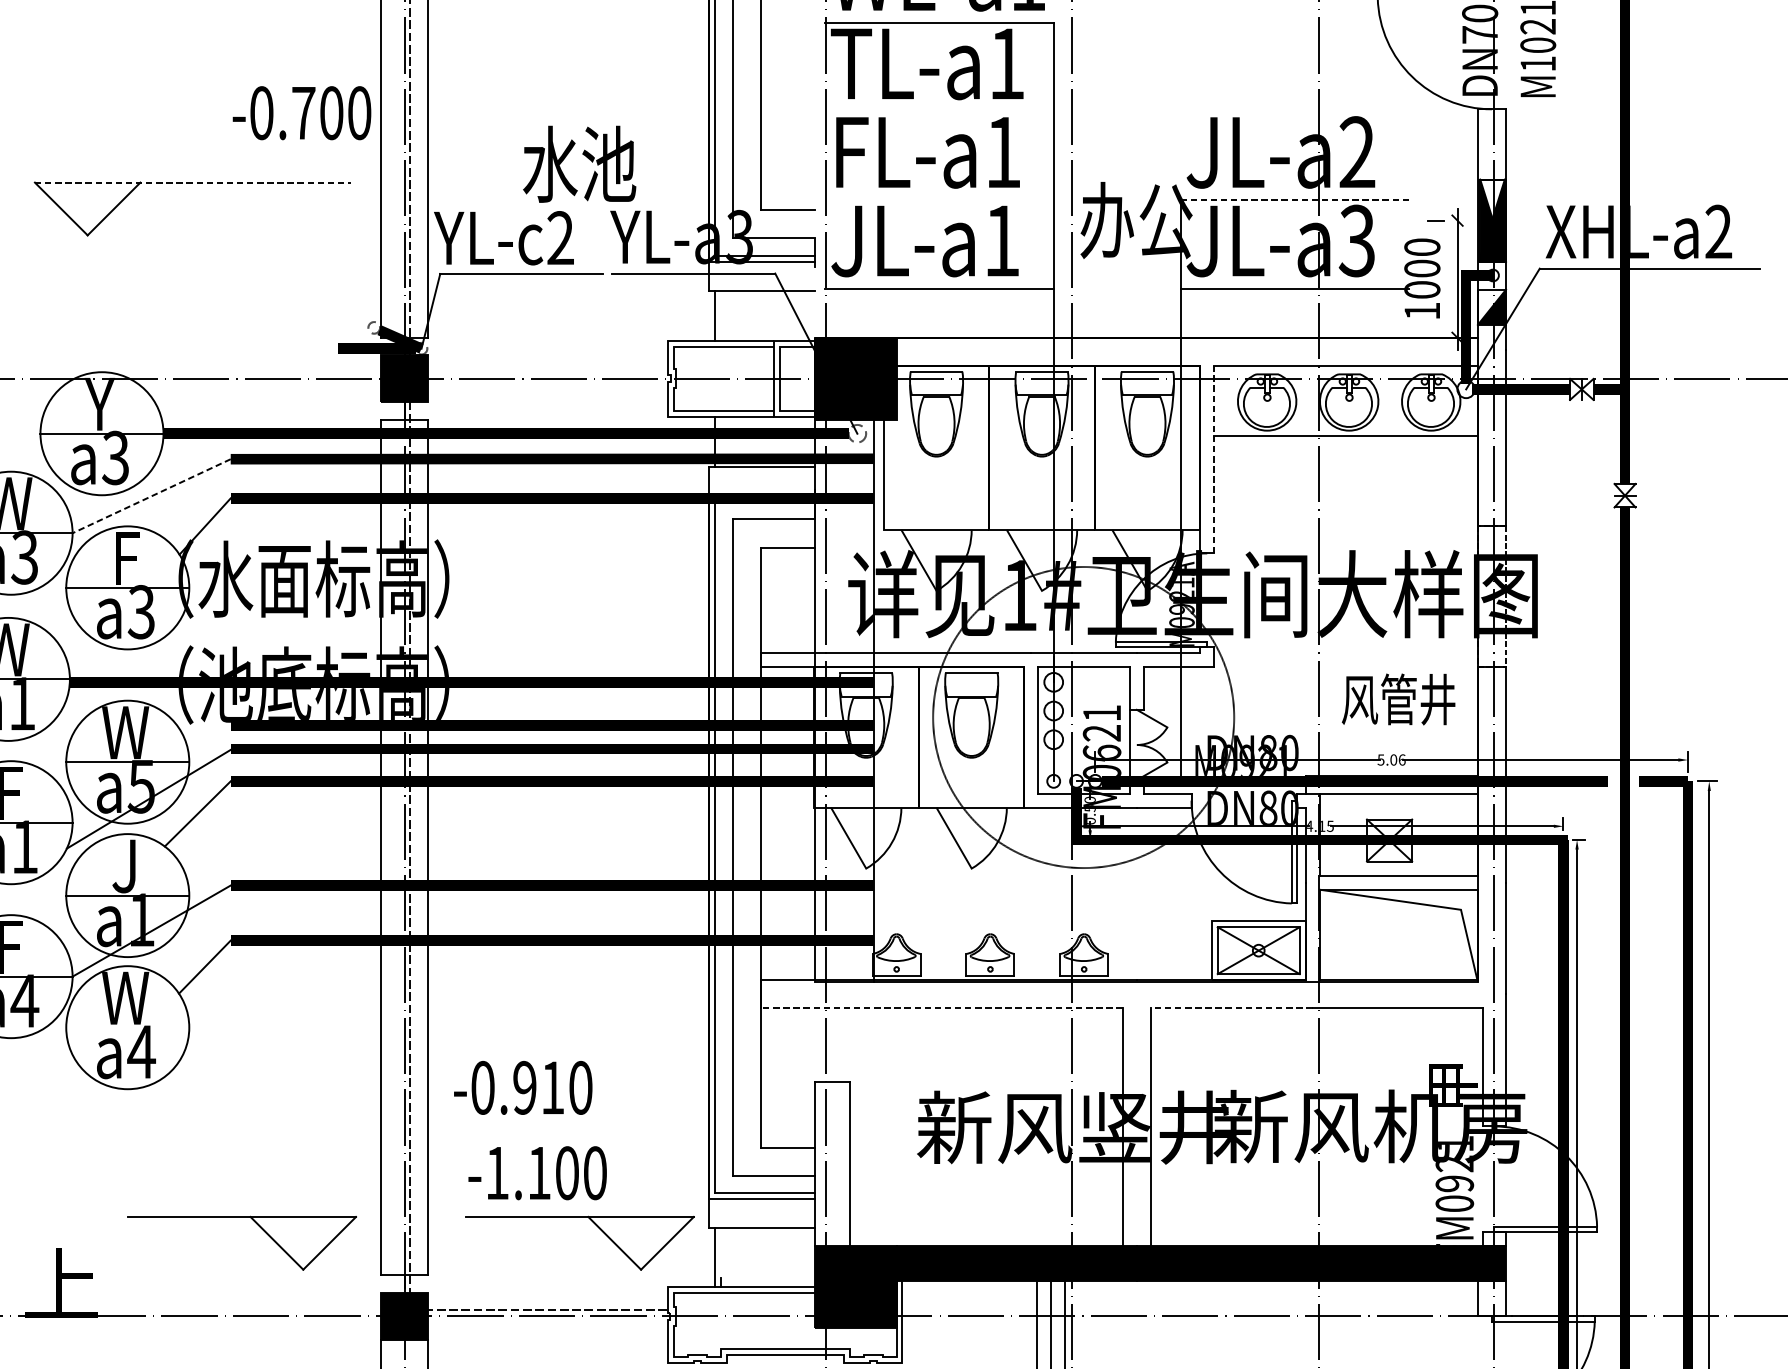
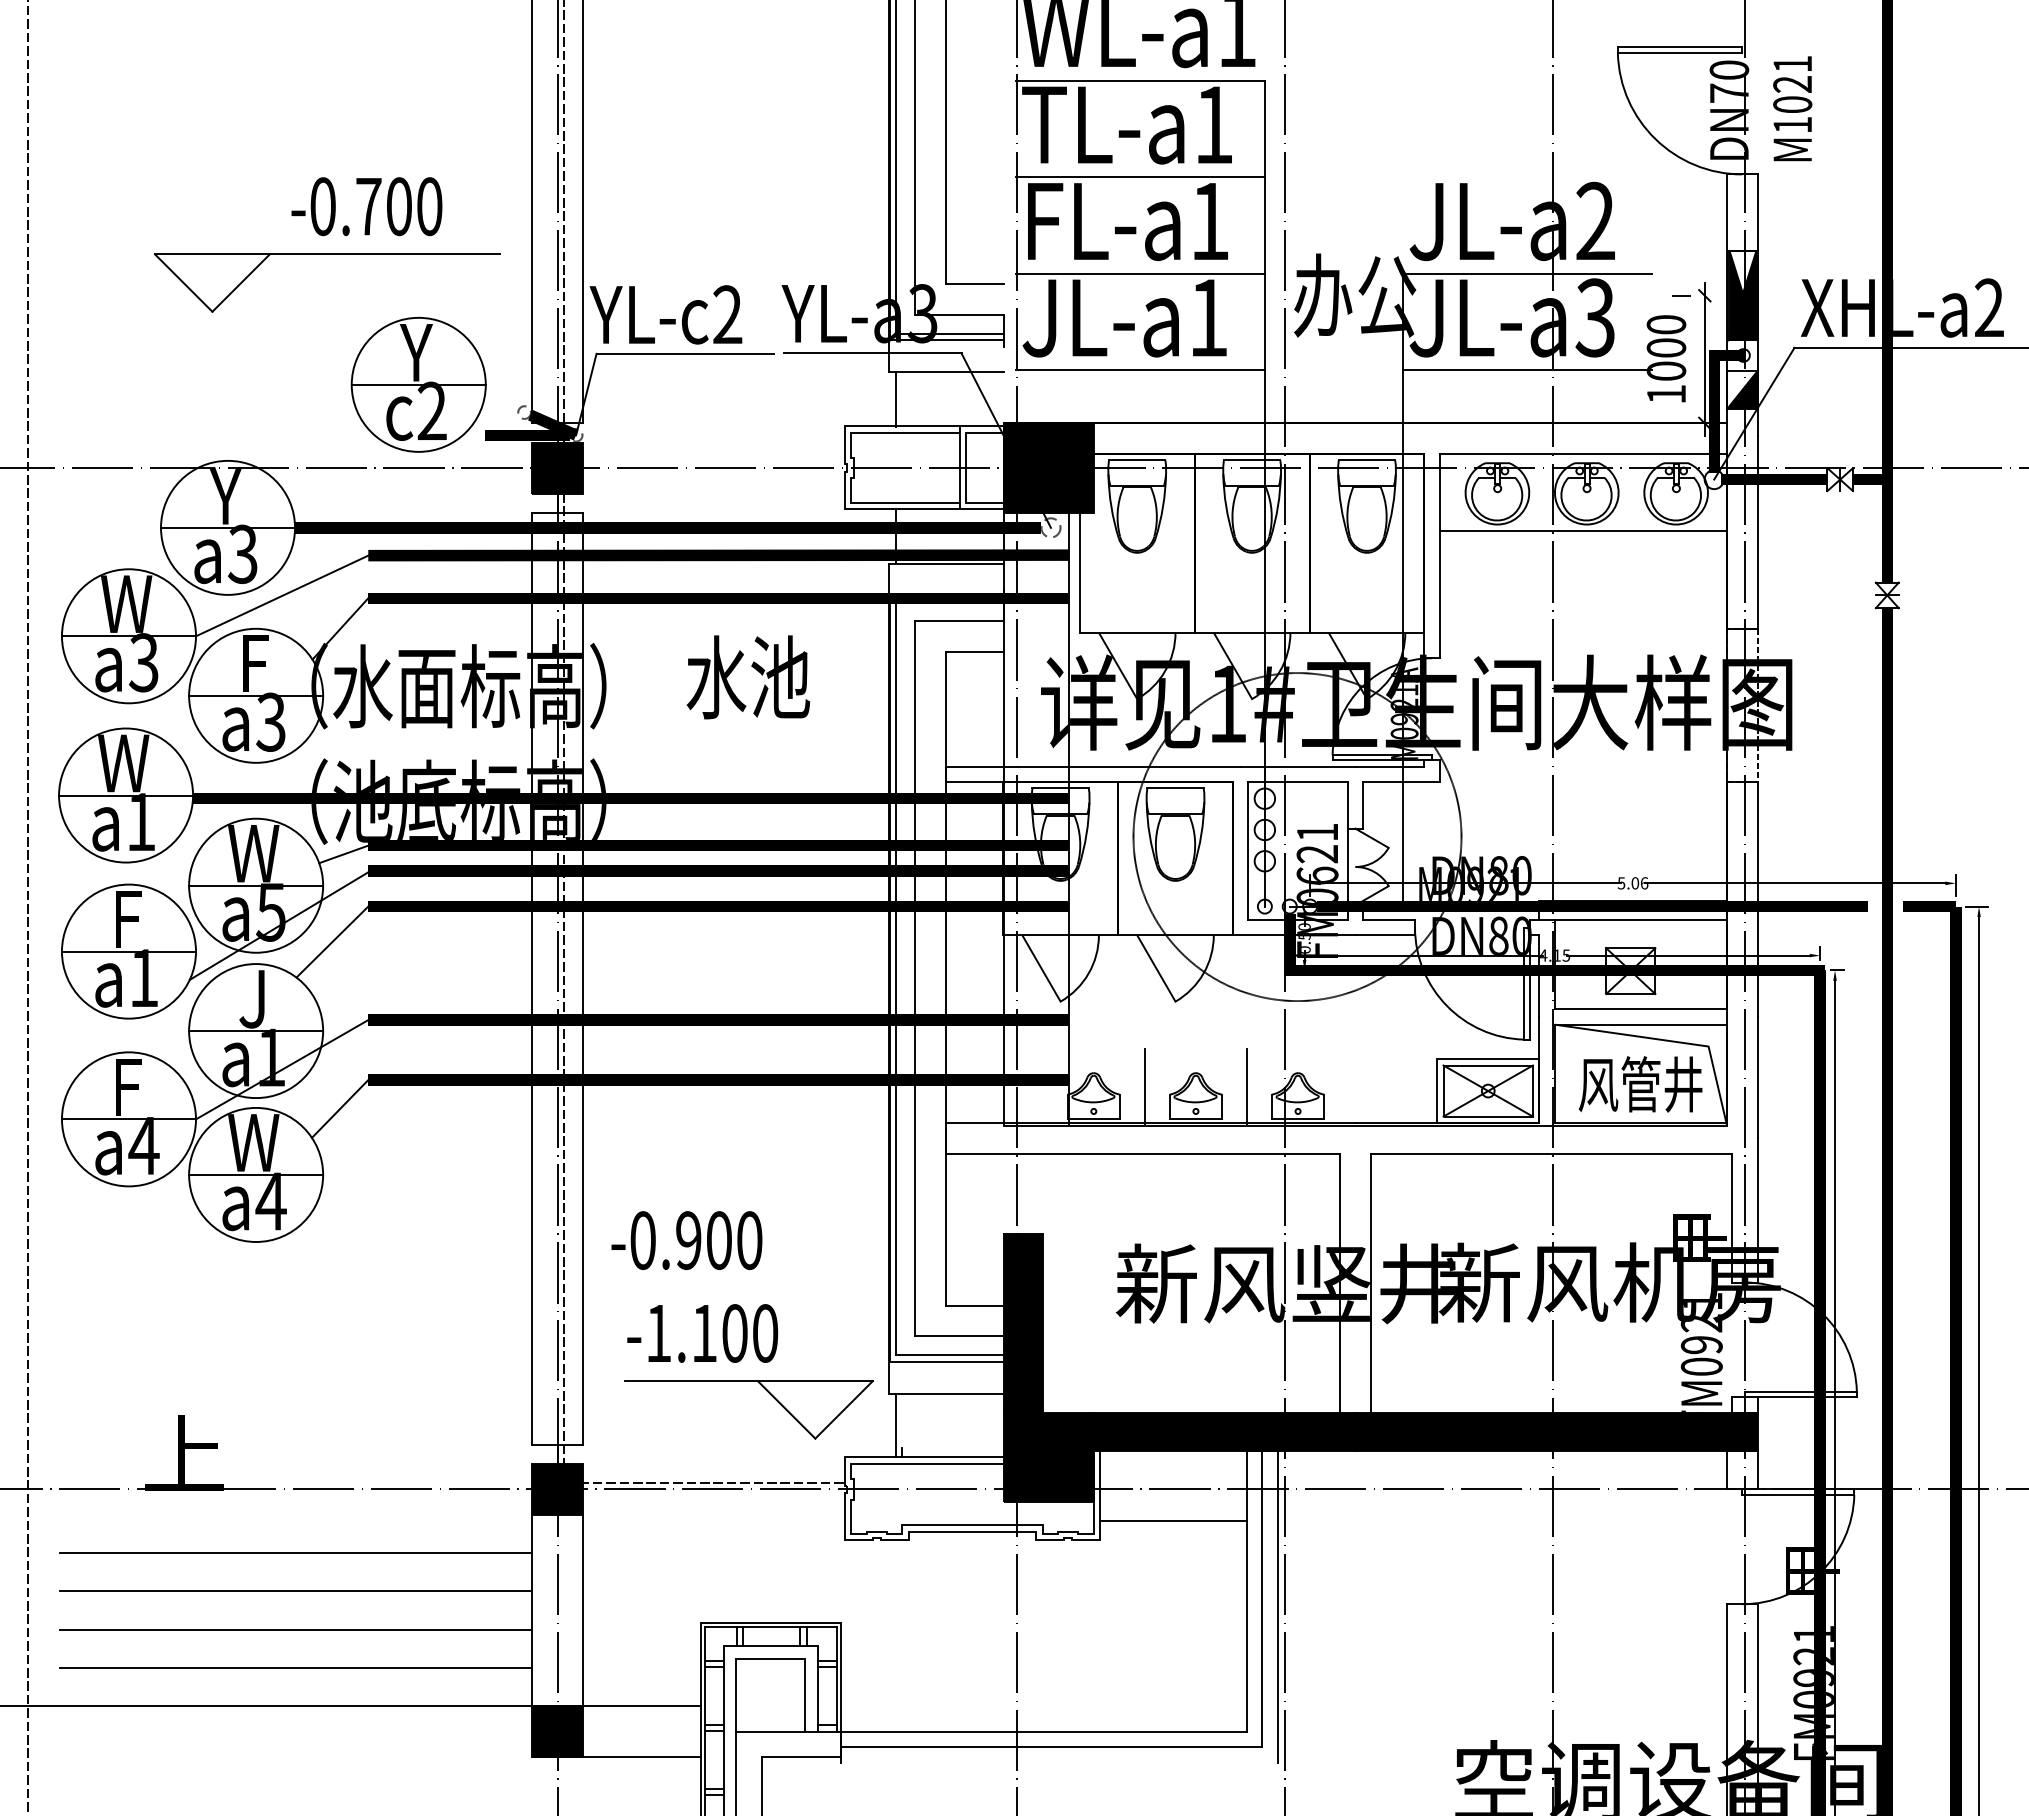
line: (939, 112) -> (1140, 177), added
text: (301, 113) -> (366, 206), moved
text: (579, 164) -> (748, 677), moved
line: (193, 182) -> (327, 254), dashed -> solid
line: (939, 200) -> (1140, 273), added
line: (1294, 200) -> (1527, 273), dashed -> solid
part: (276, 302) -> (418, 384), added
line: (1214, 459) -> (1439, 555), dashed -> solid
line: (151, 496) -> (281, 596), dashed -> solid
text: (1398, 699) -> (1640, 1084), moved
line: (207, 733) -> (343, 854), added
line: (943, 946) -> (1144, 1086), added
line: (1037, 946) -> (1247, 1086), added
line: (941, 1007) -> (1142, 1153), dashed -> solid
line: (1231, 1007) -> (1458, 1153), dashed -> solid
line: (128, 1027) -> (256, 1174), added
text: (553, 1087) -> (719, 1240), -0.910 -> -0.900
fill: (832, 1164) -> (1023, 1323), added
part: (258, 1226) -> (398, 1391), removed
line: (969, 1345) -> (1173, 1521), added

